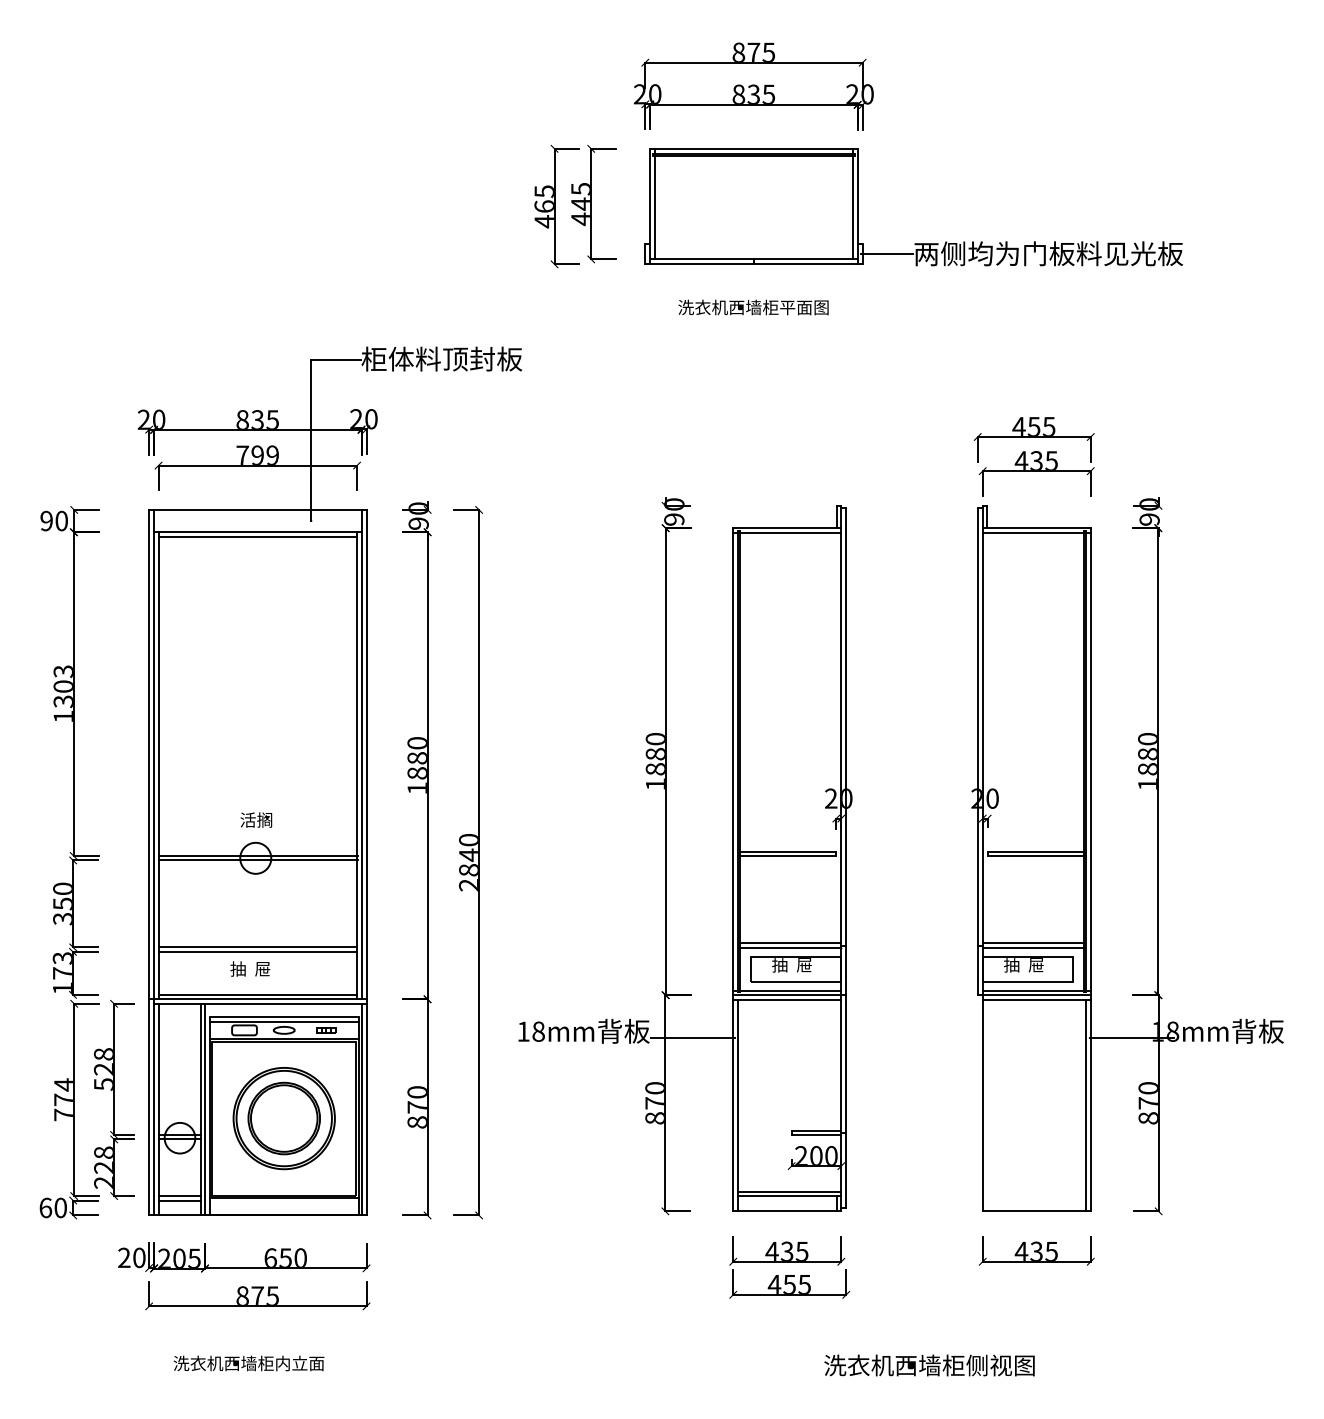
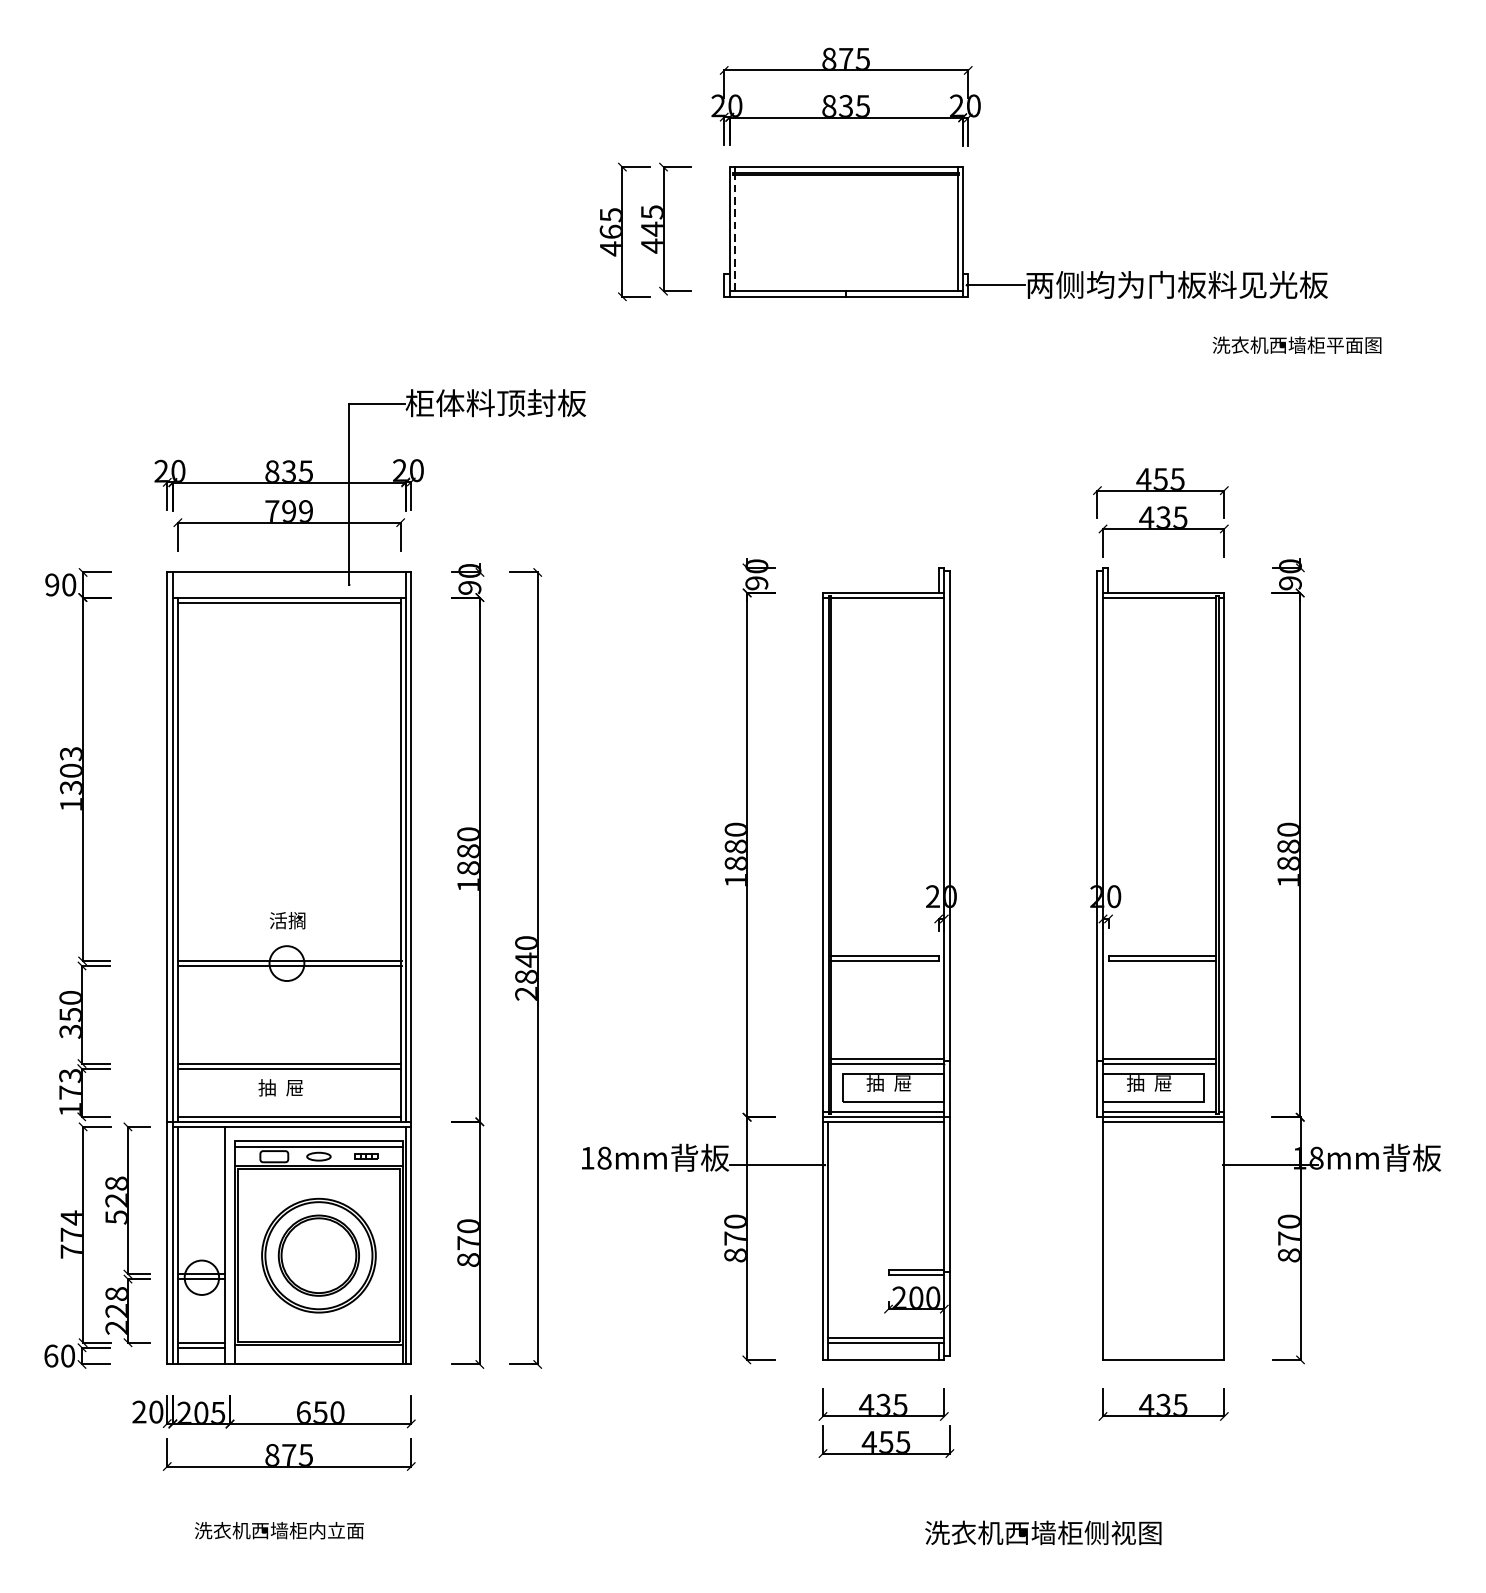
line: (654, 207) -> (734, 232), solid -> dashed
text: (753, 307) -> (1297, 345), moved
line: (1086, 1105) -> (1219, 1241), removed
line: (205, 1109) -> (230, 1245), removed

